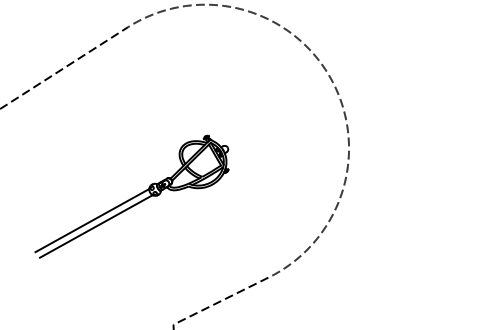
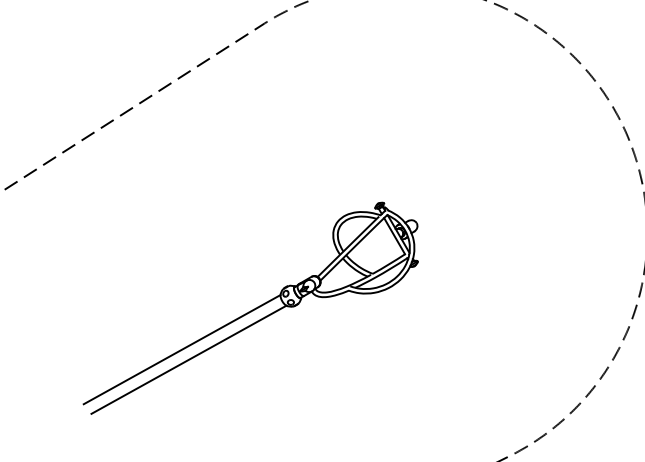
part: (131, 196) -> (249, 307), moved

